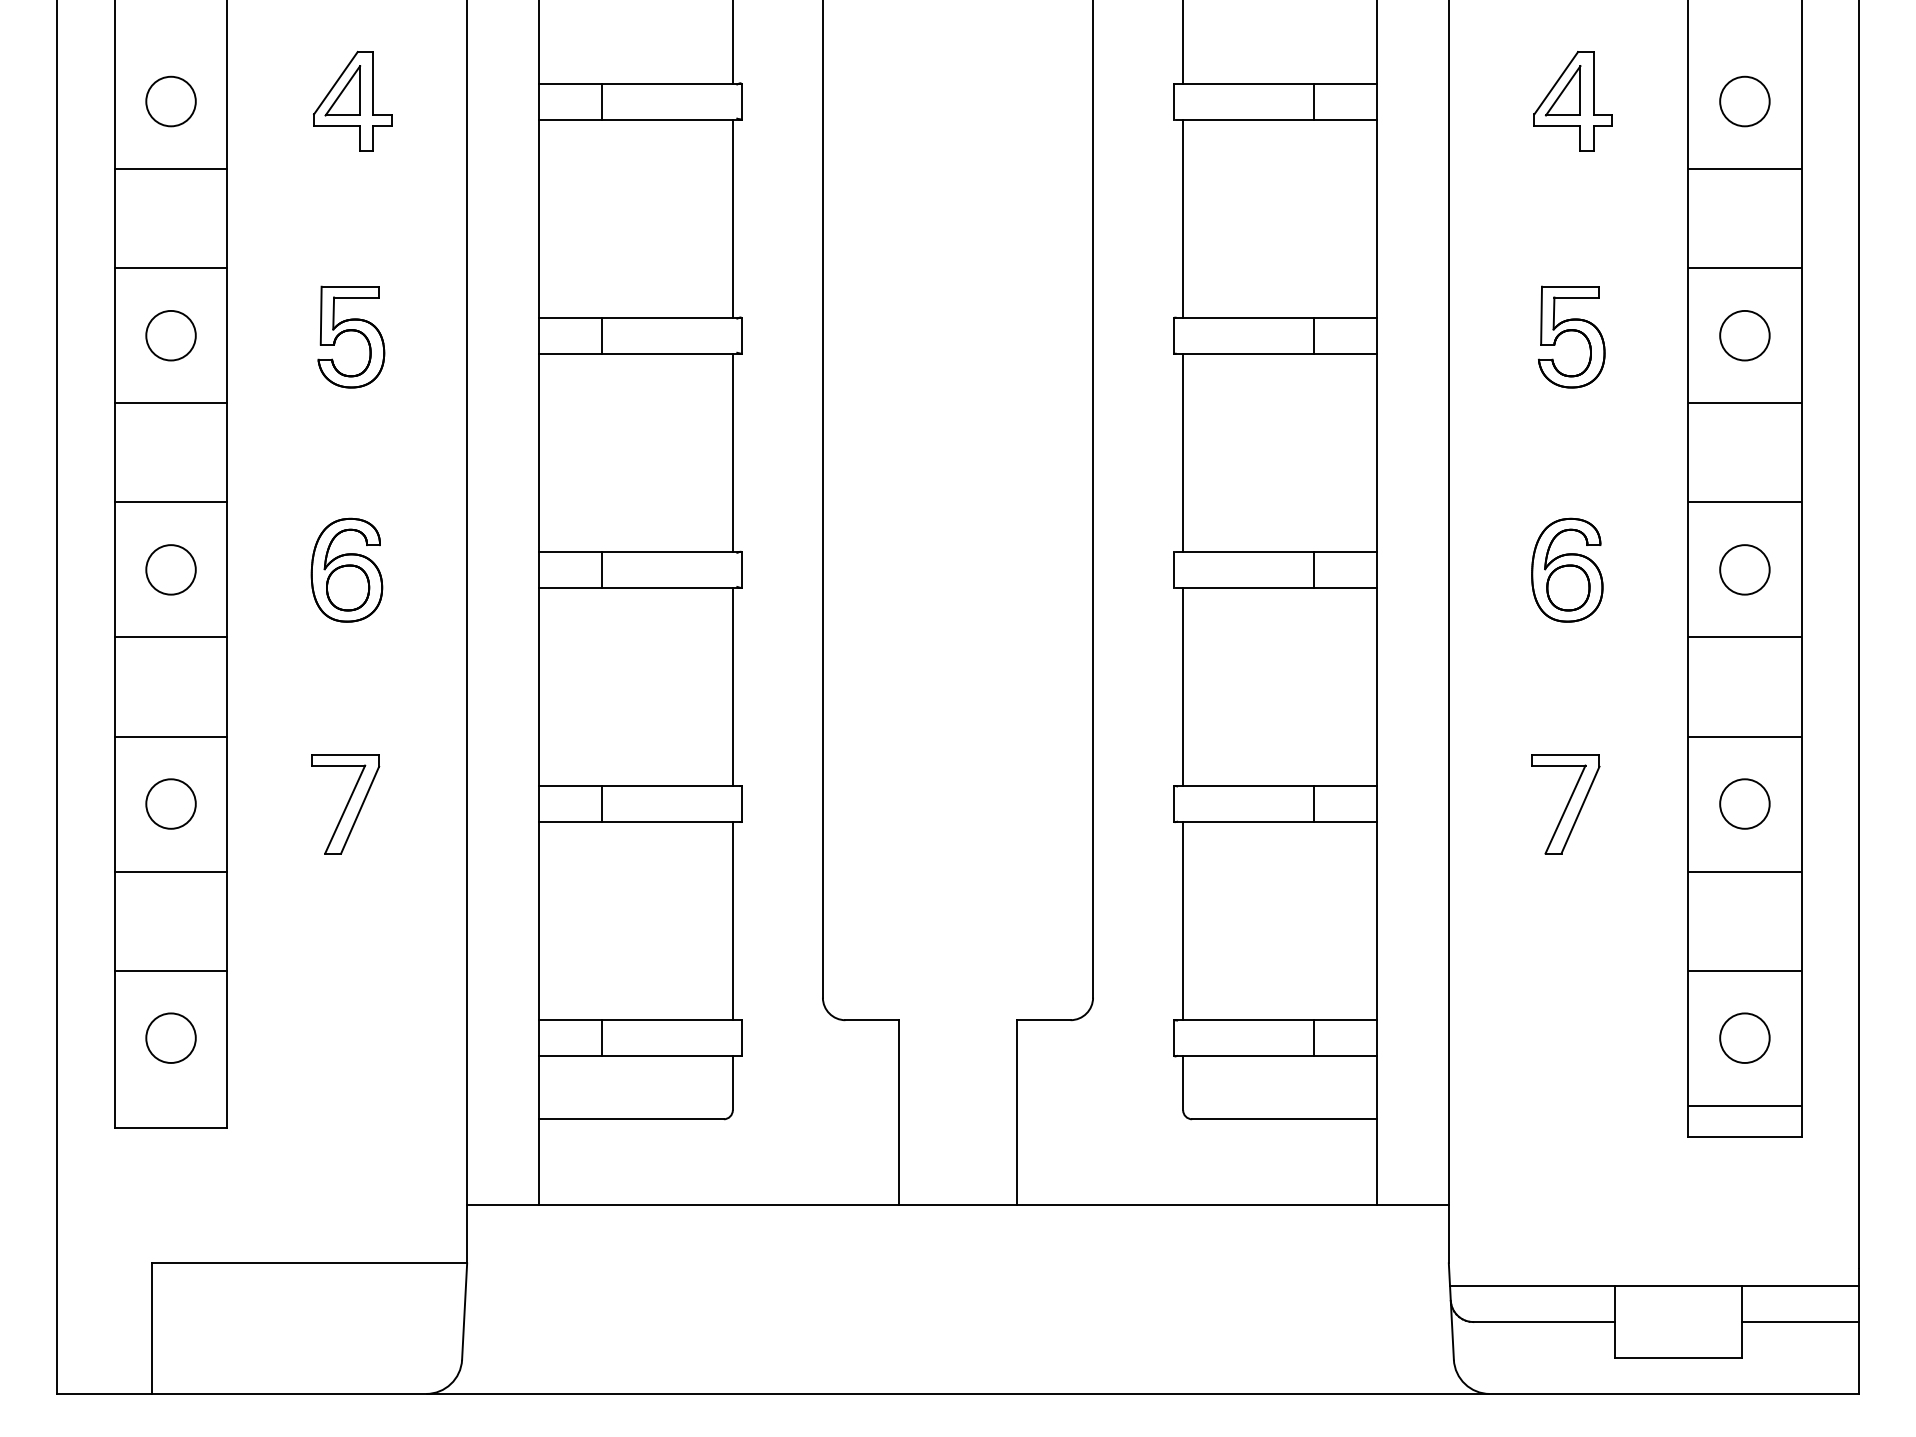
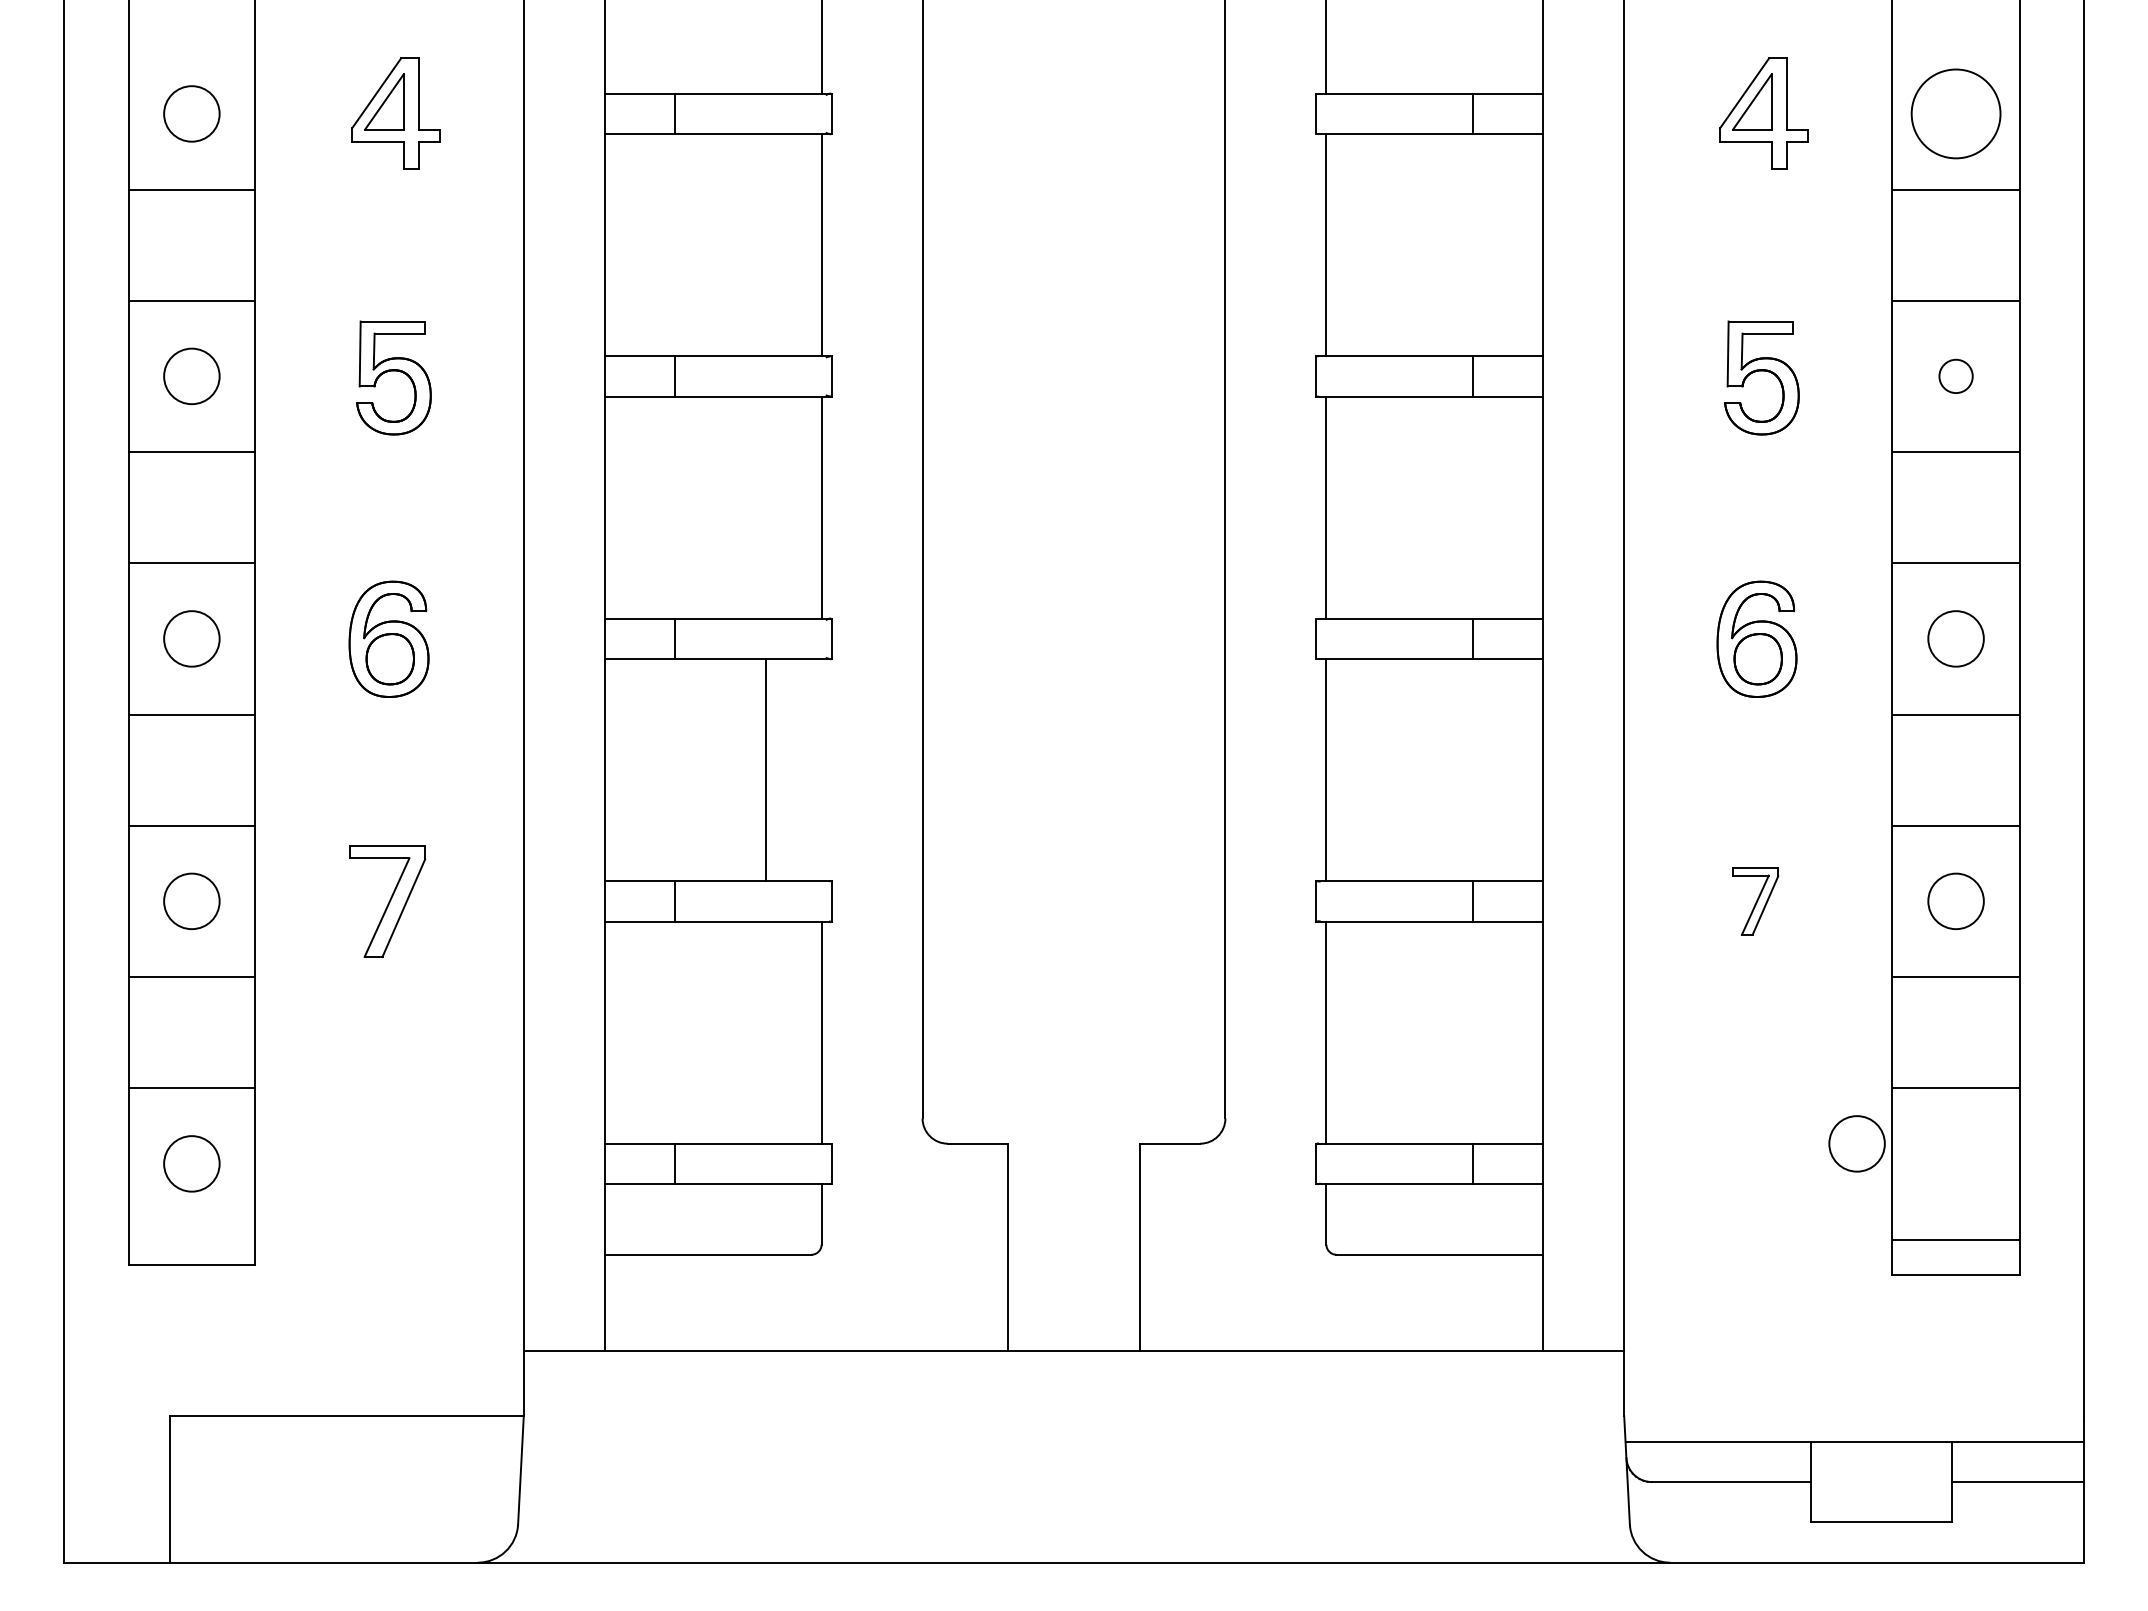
circle: (1744, 101) -> (1955, 113), size x1.6
circle: (1744, 335) -> (1955, 376), size x0.6
line: (732, 687) -> (765, 770), moved
part: (1565, 804) -> (1755, 901), size x0.6
circle: (1744, 1037) -> (1856, 1143), moved

